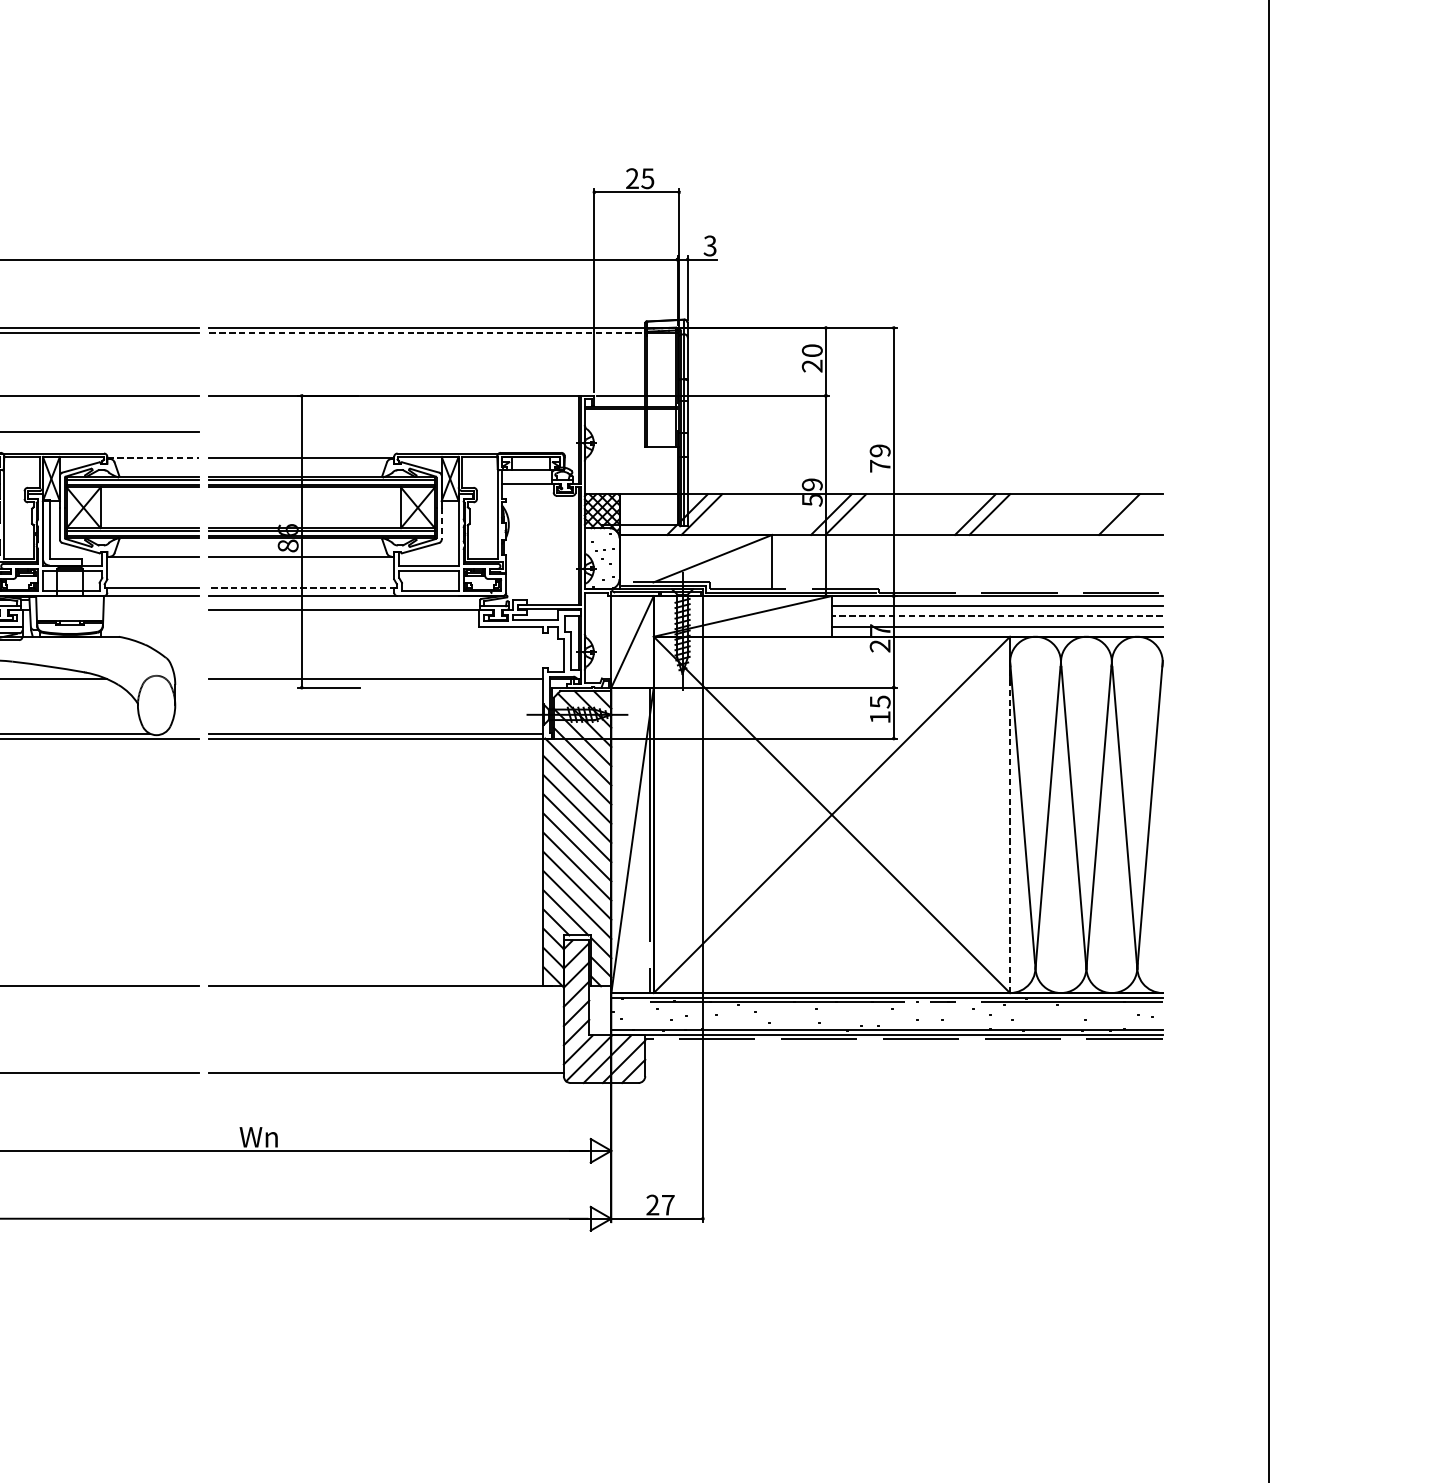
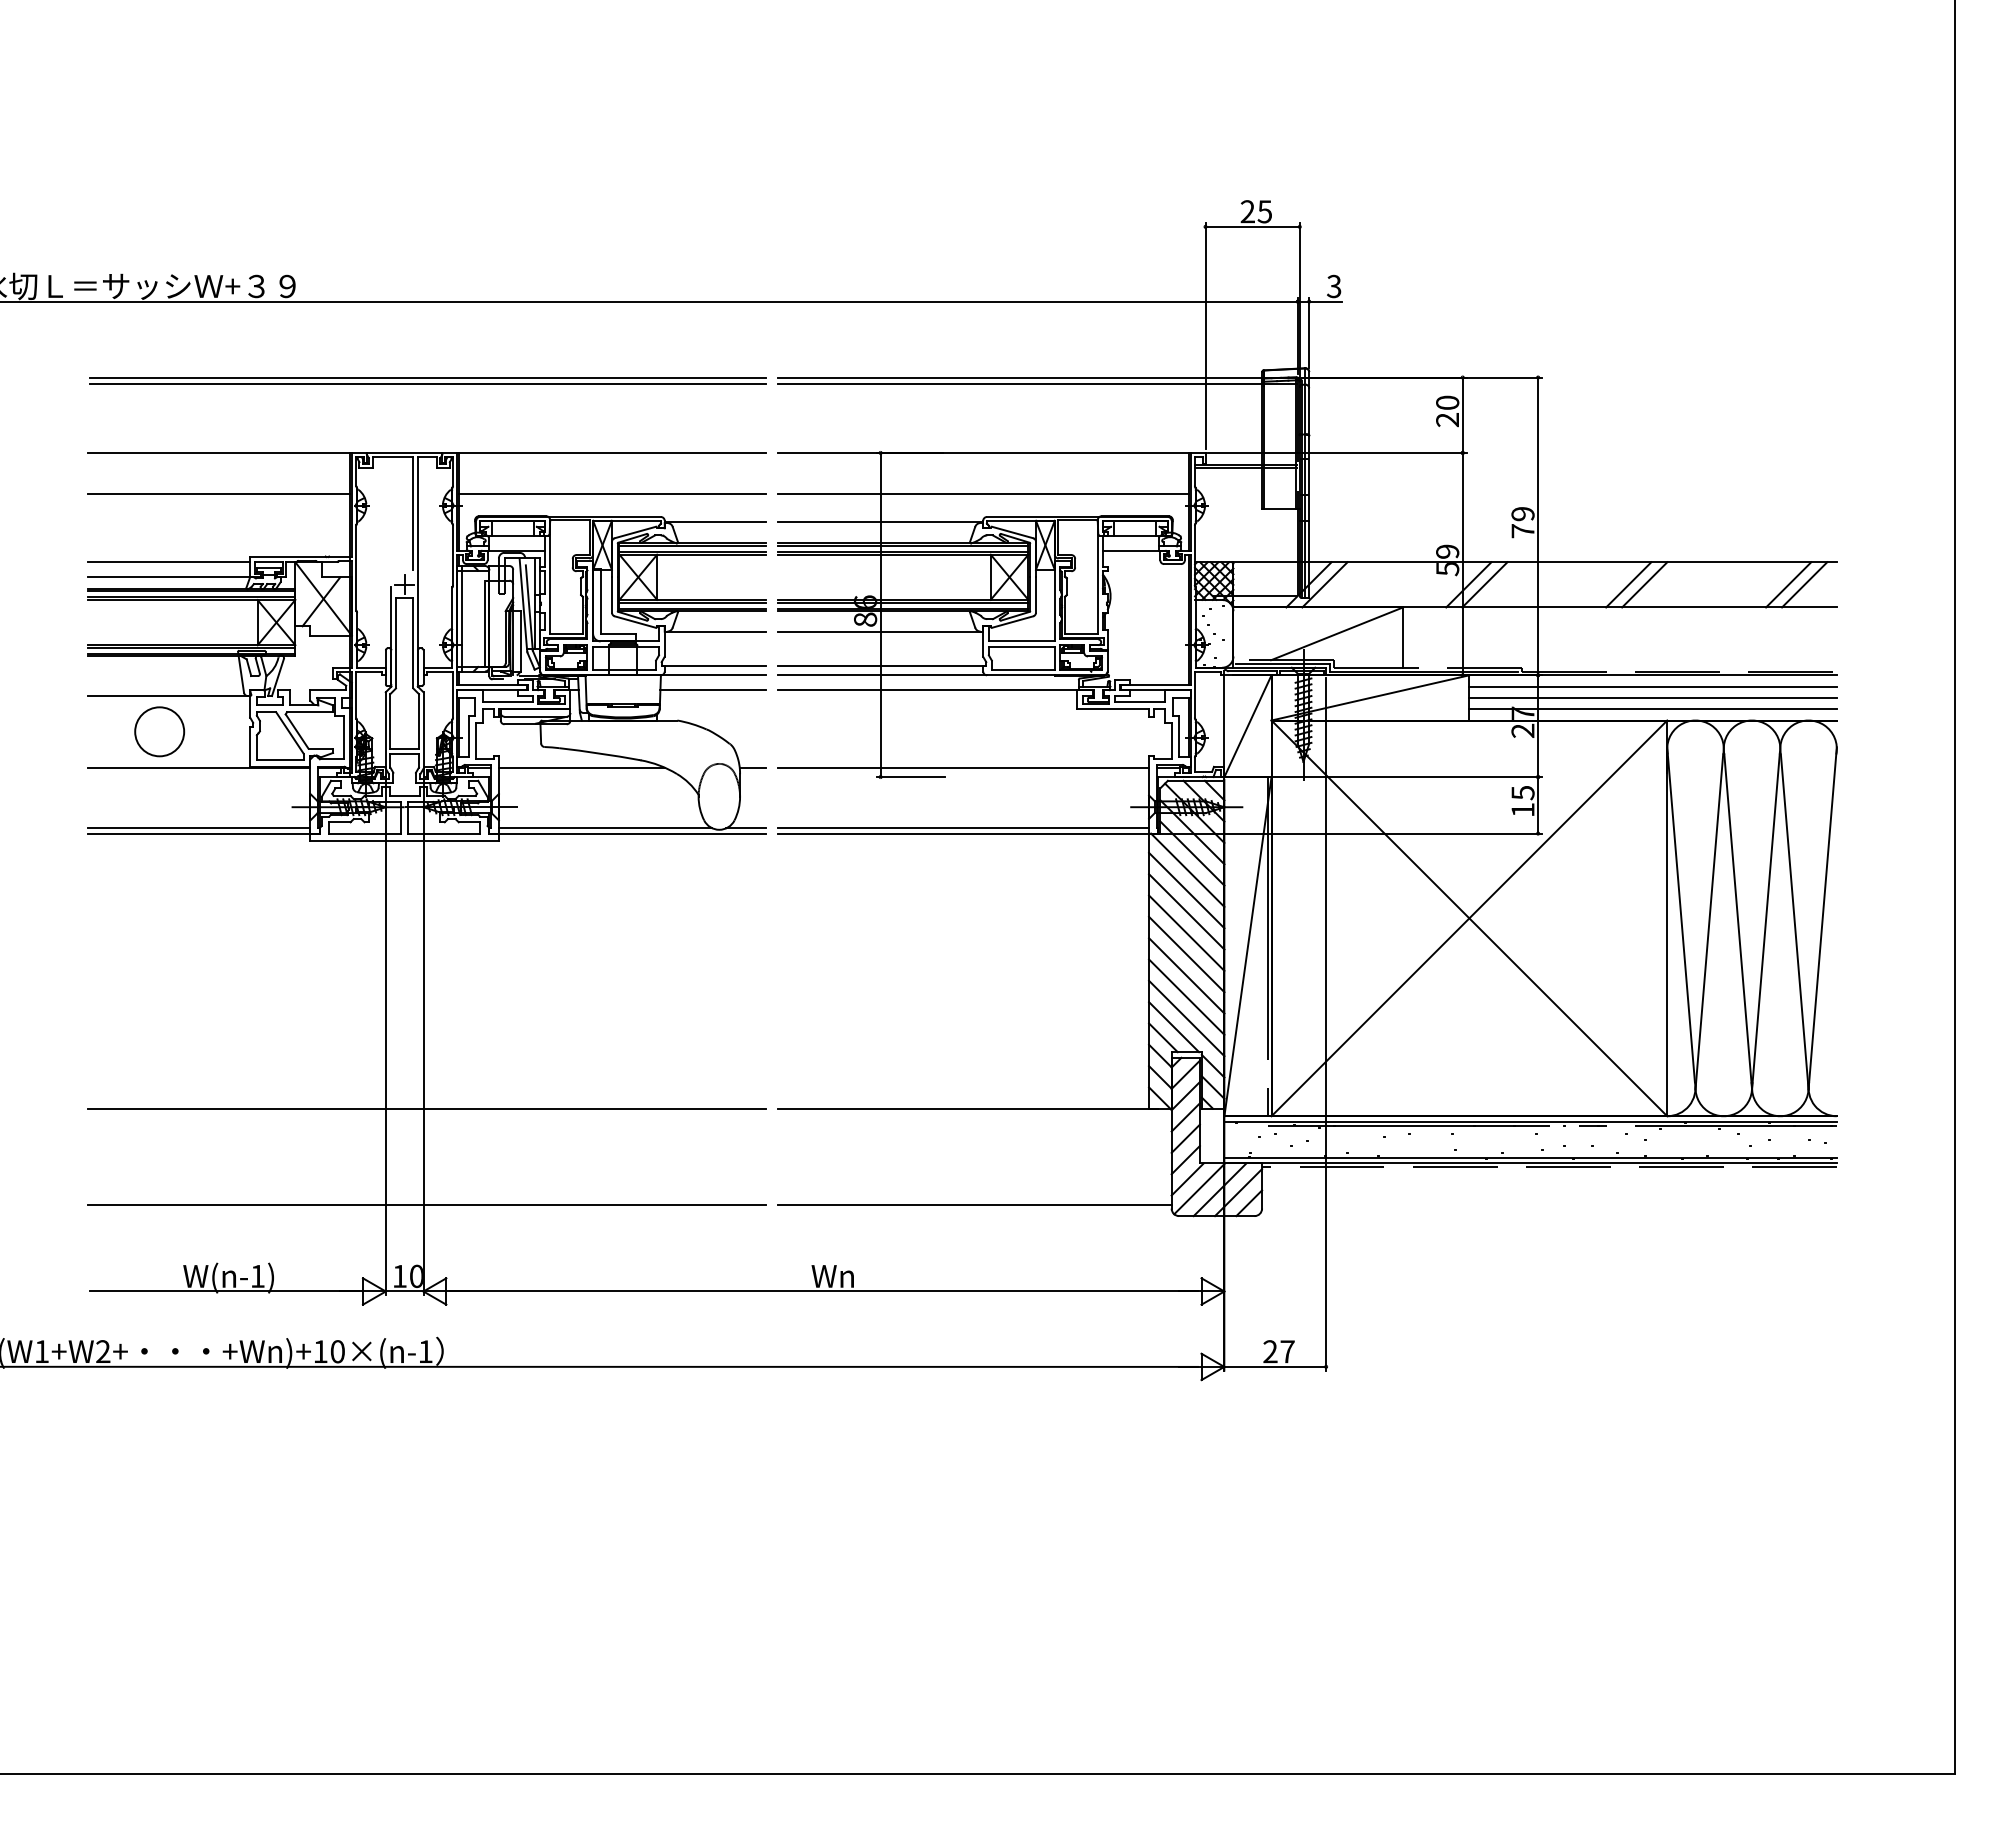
line: (427, 333) -> (1020, 383), dashed -> solid
line: (394, 432) -> (983, 493), added
line: (153, 457) -> (715, 521), dashed -> solid
line: (1133, 514) -> (1804, 584), added
line: (441, 524) -> (1035, 595), dashed -> solid
line: (302, 587) -> (881, 665), dashed -> solid
line: (151, 609) -> (713, 690), added
line: (997, 616) -> (1653, 697), dashed -> solid
line: (186, 679) -> (752, 767), added
line: (181, 733) -> (746, 828), added
line: (1010, 827) -> (1667, 932), dashed -> solid

